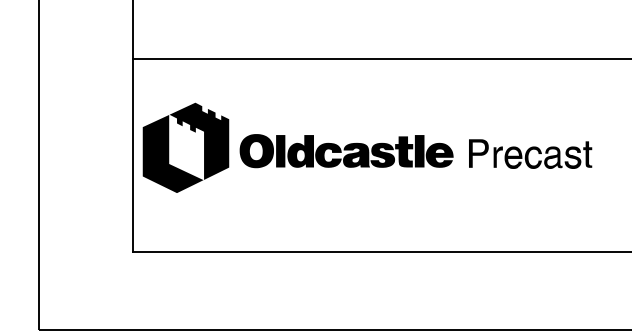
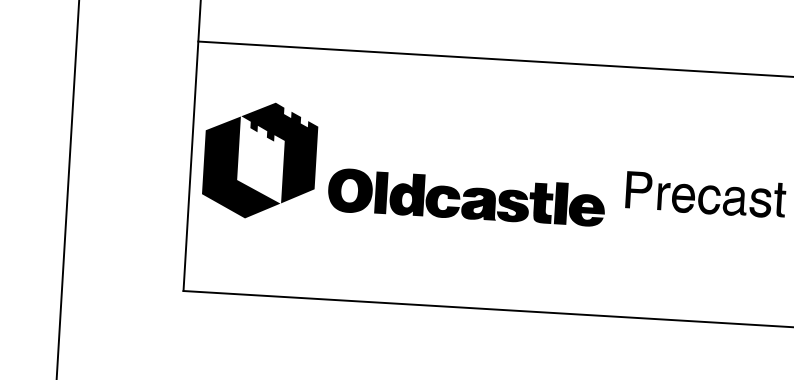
part: (346, 151) -> (466, 198), moved

